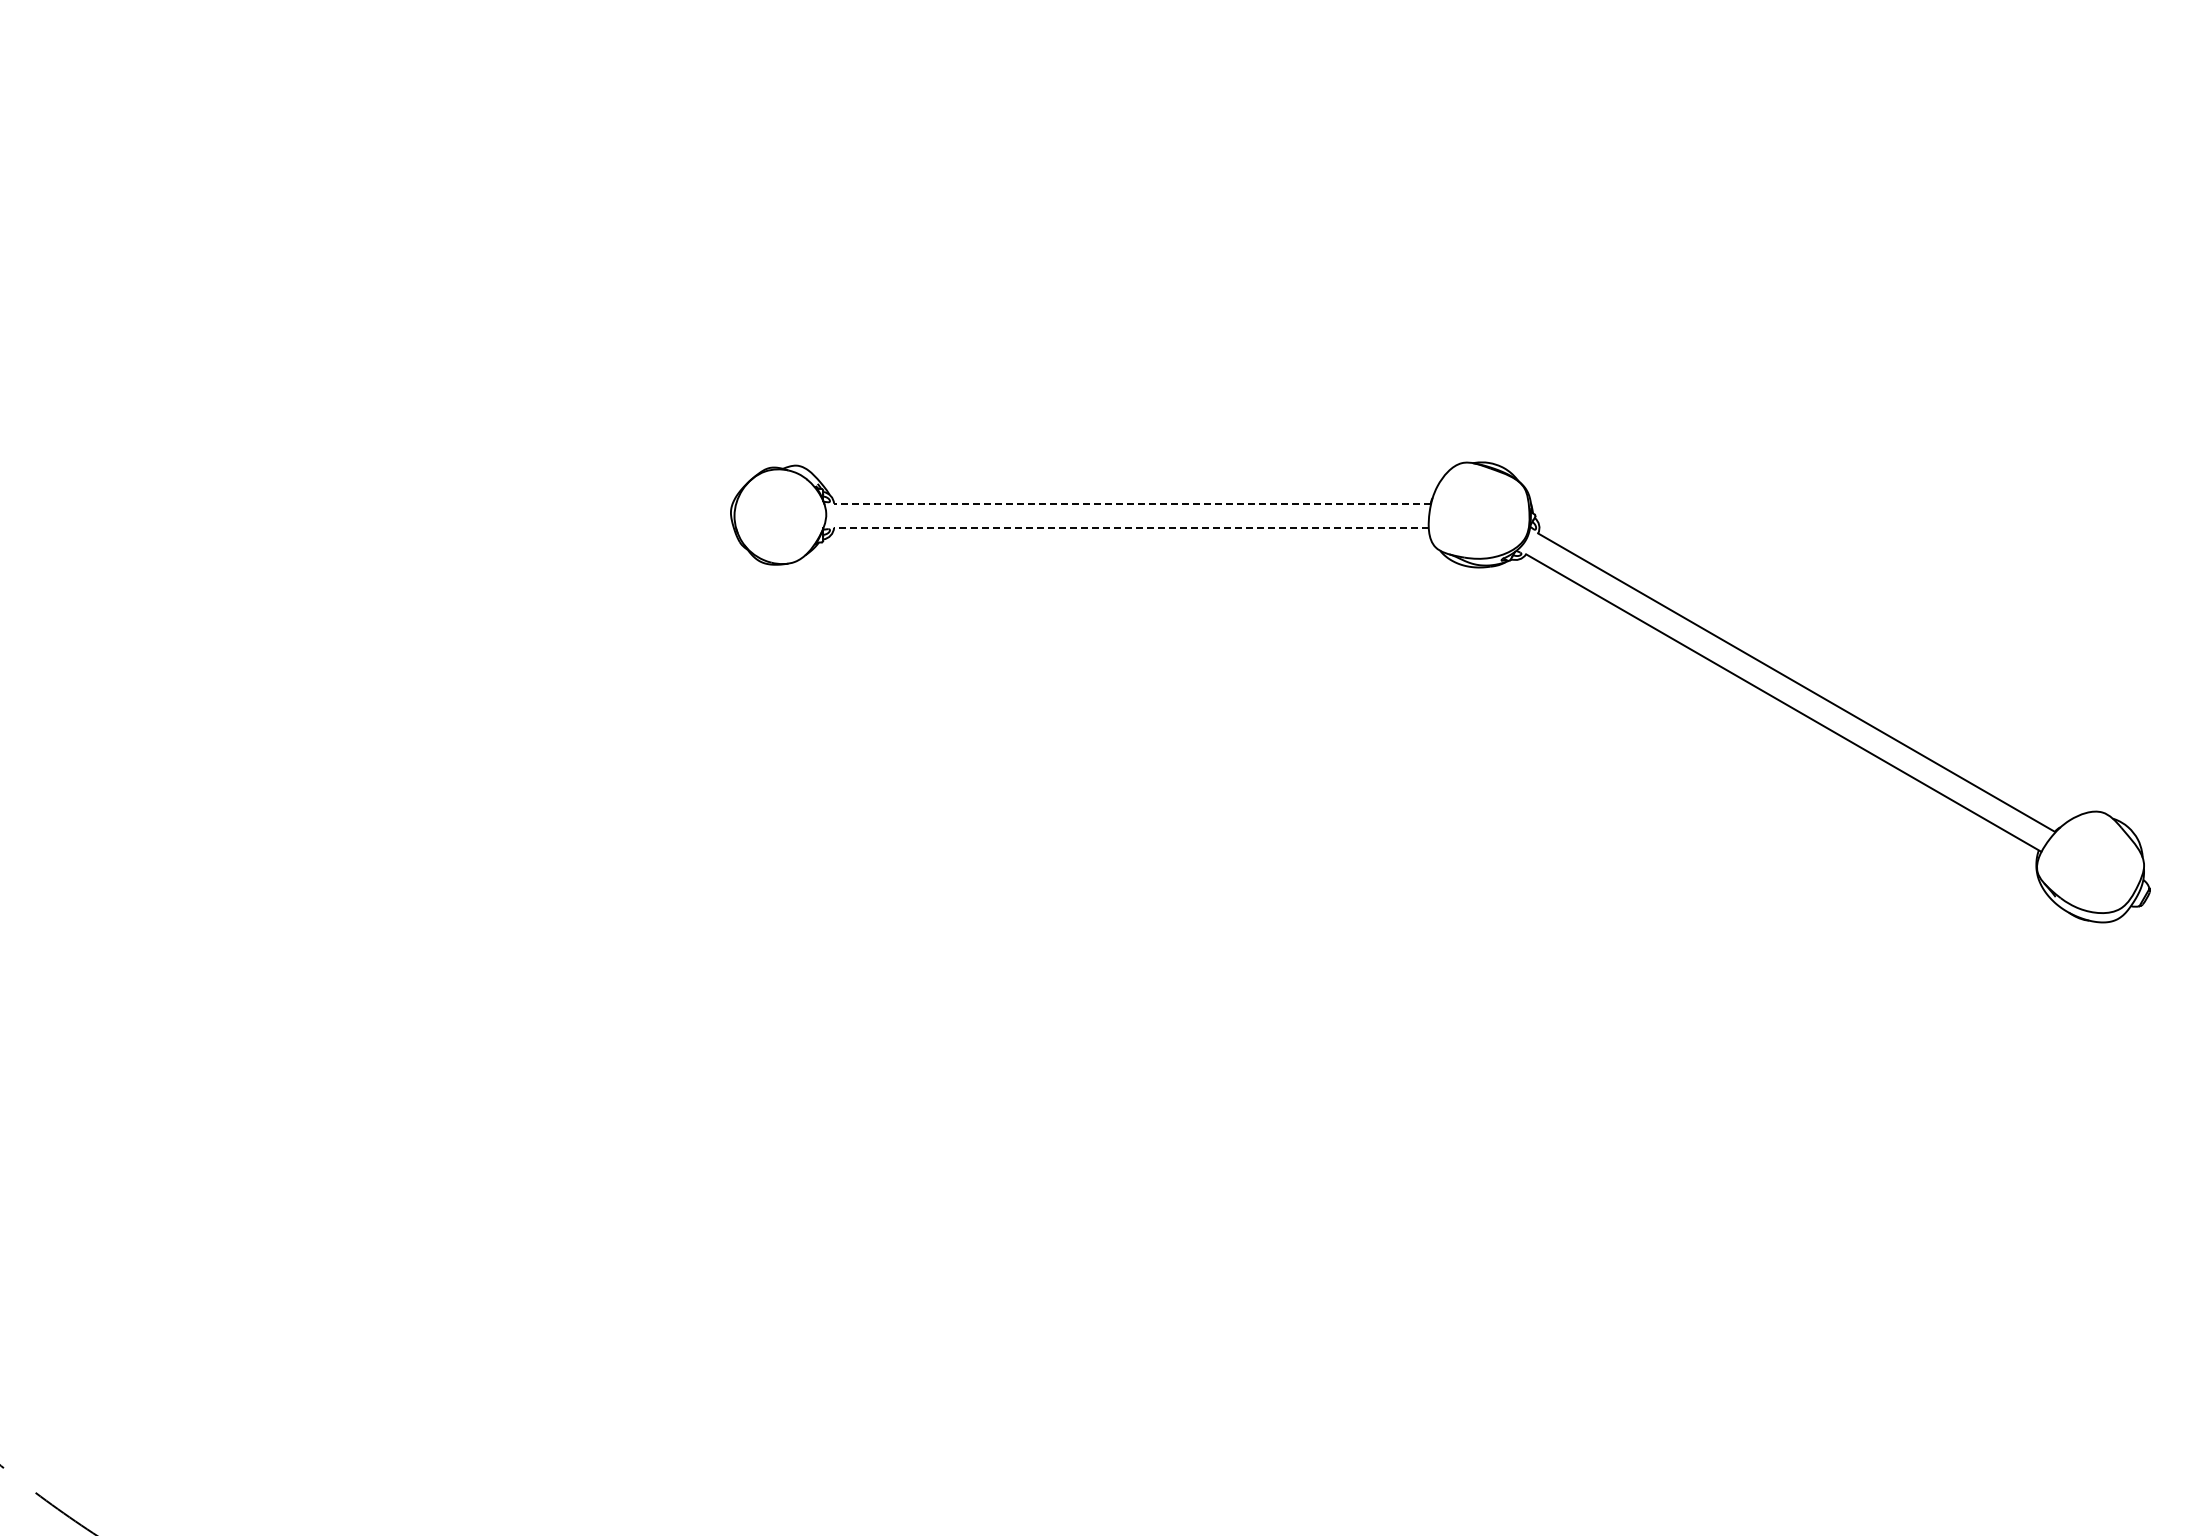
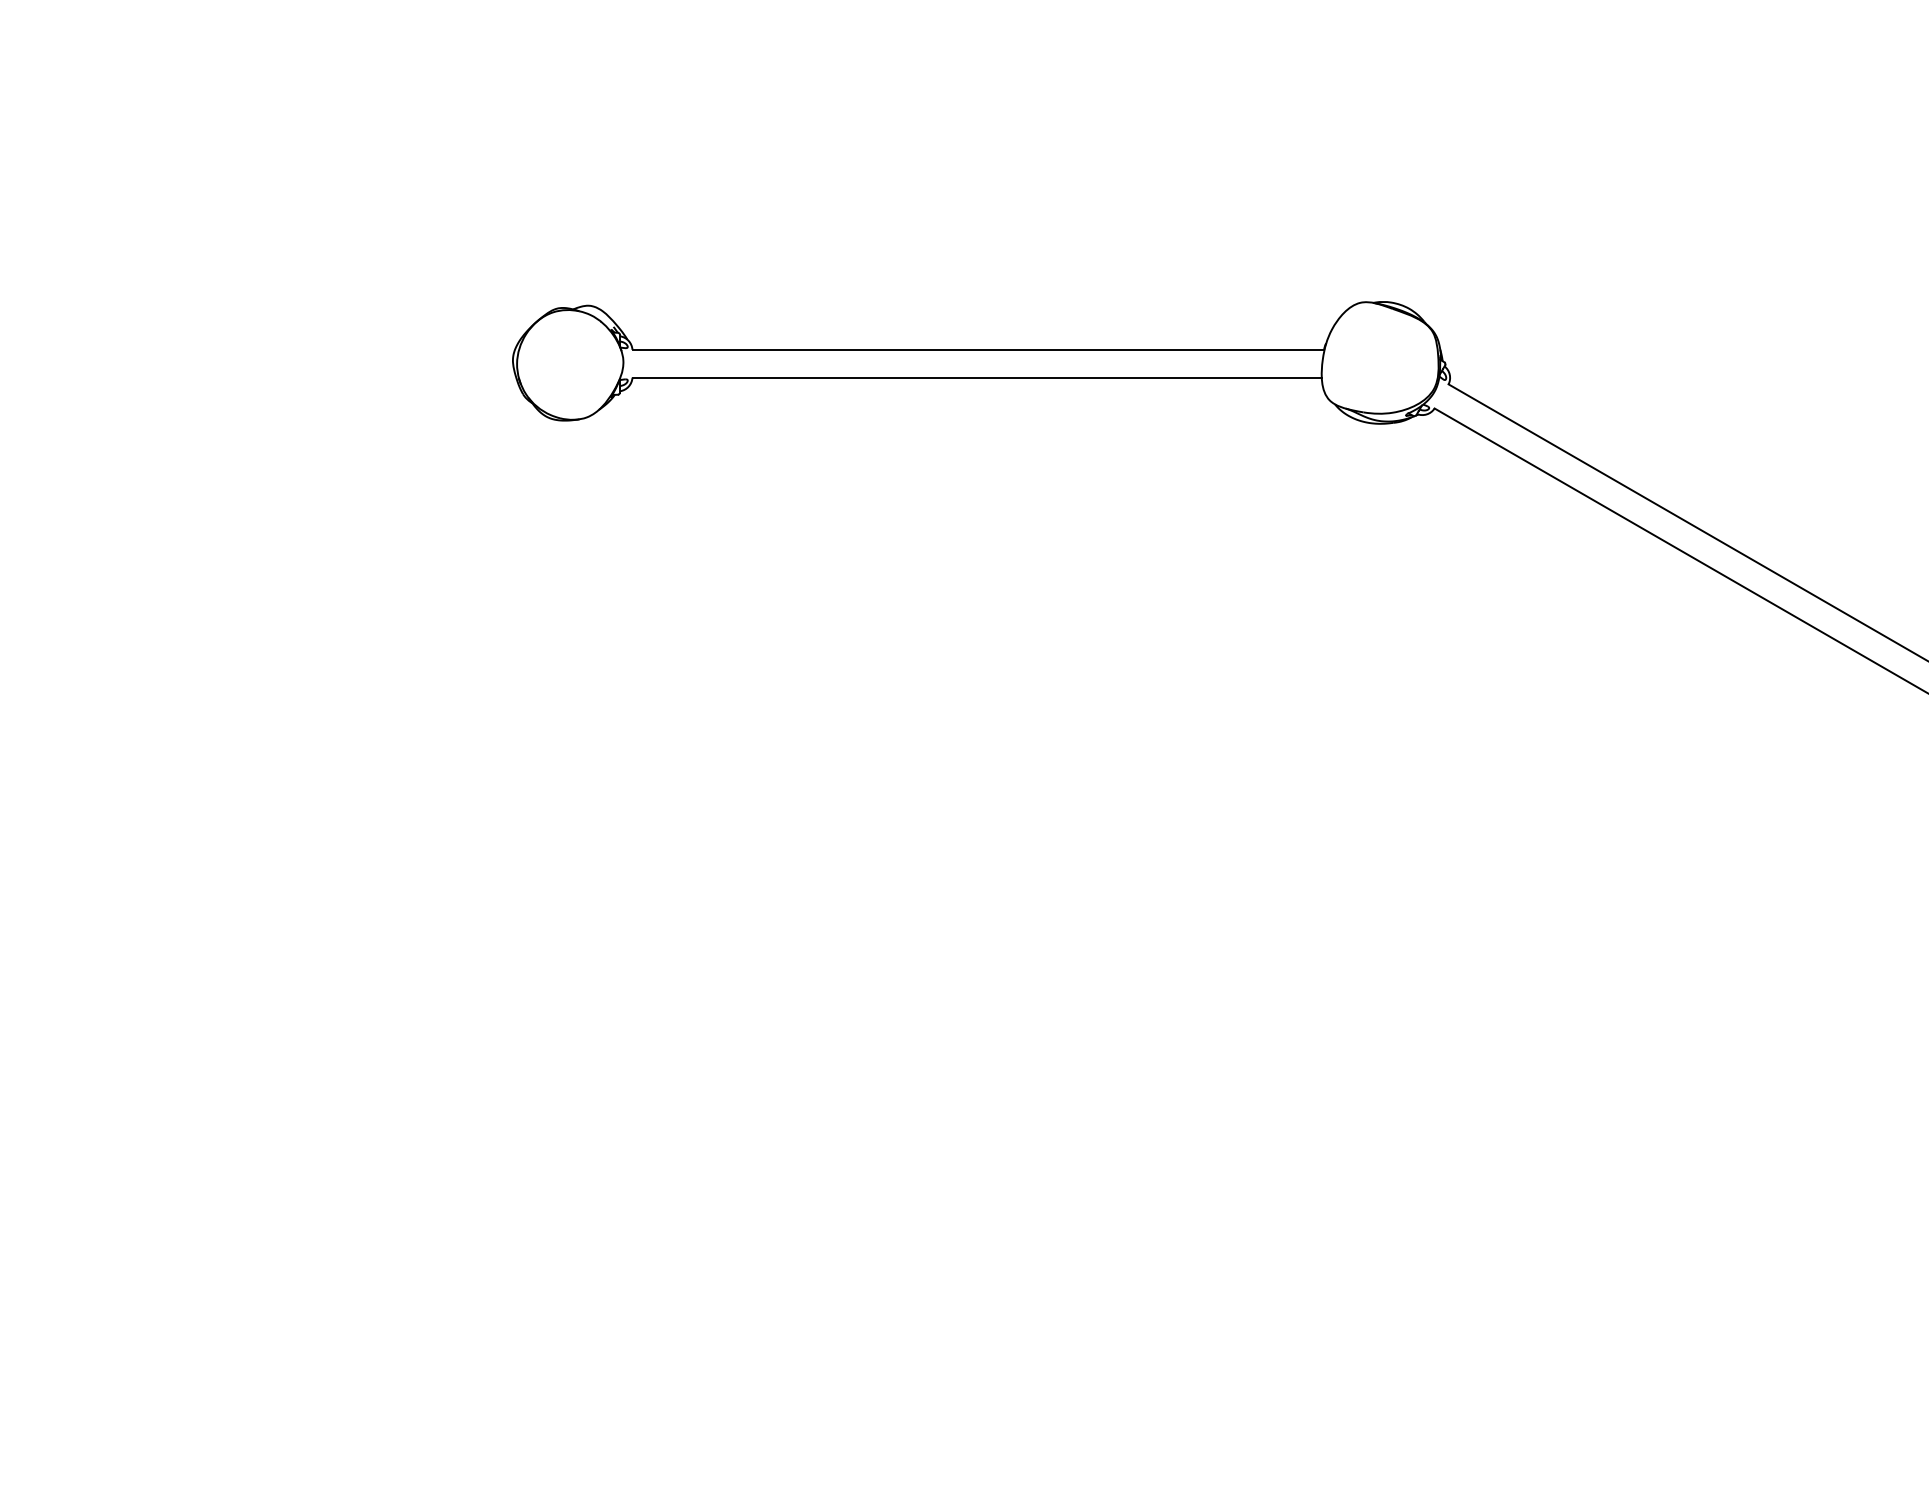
line: (1132, 503) -> (978, 349), dashed -> solid
line: (1130, 527) -> (976, 377), dashed -> solid

